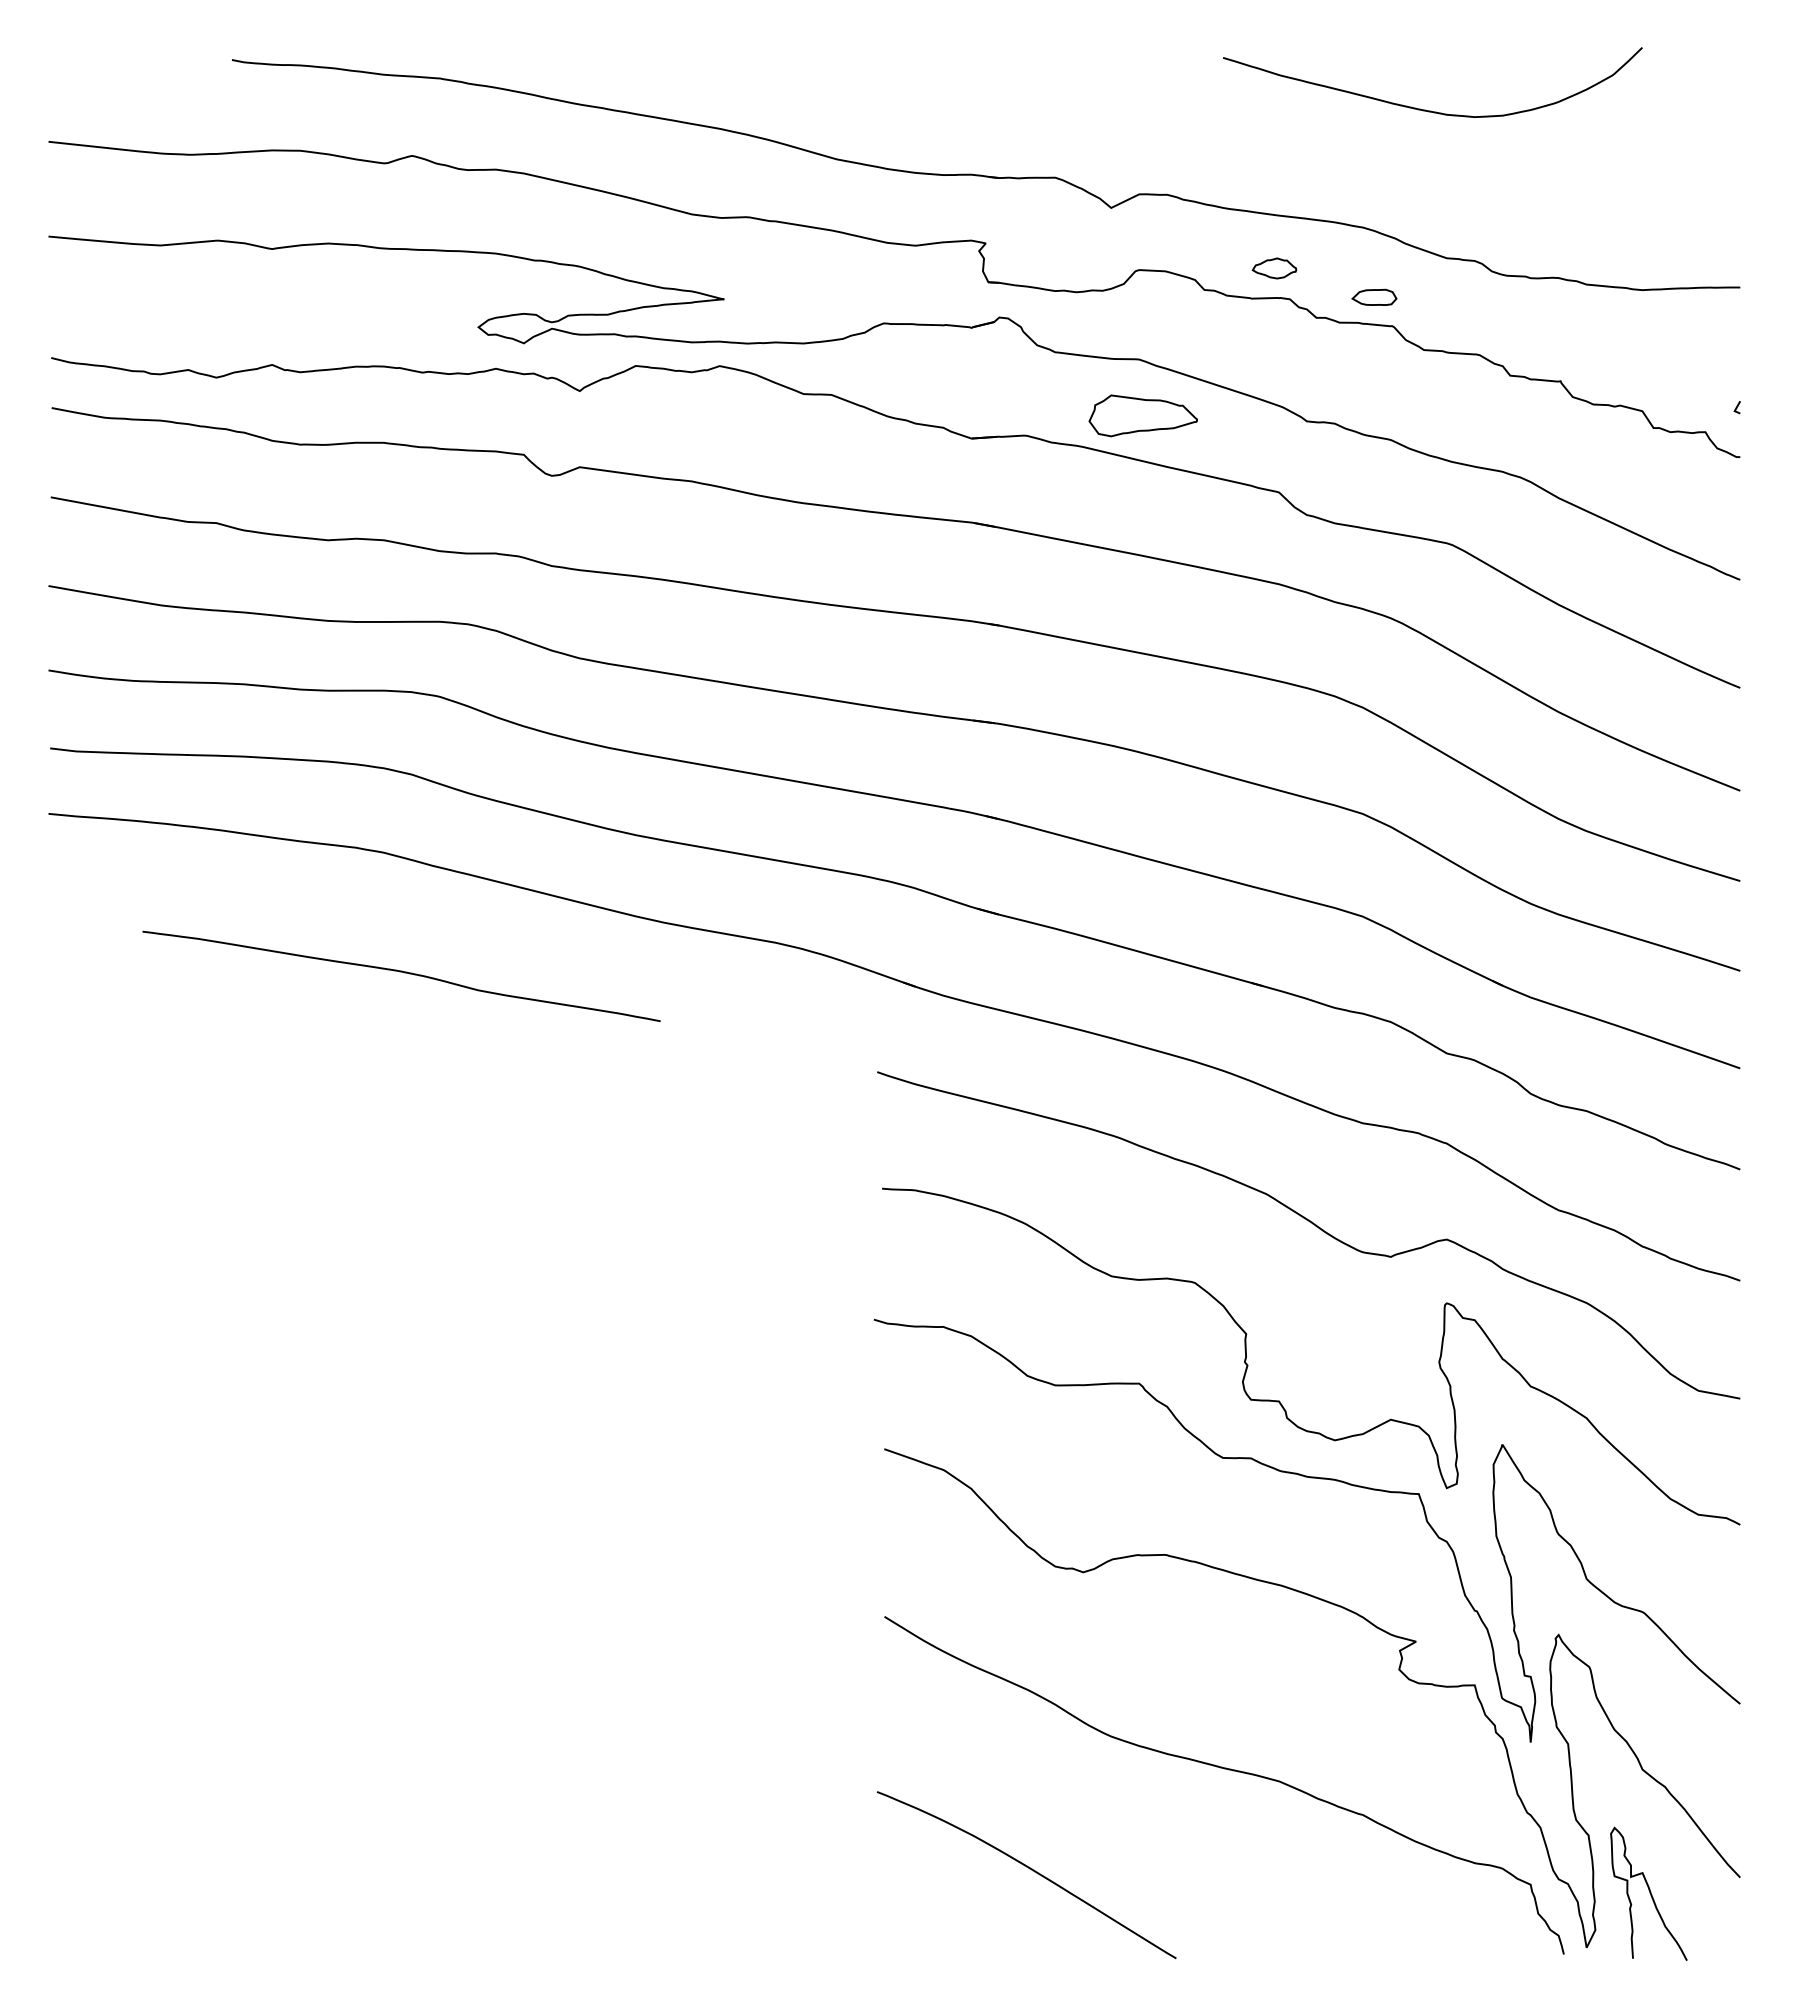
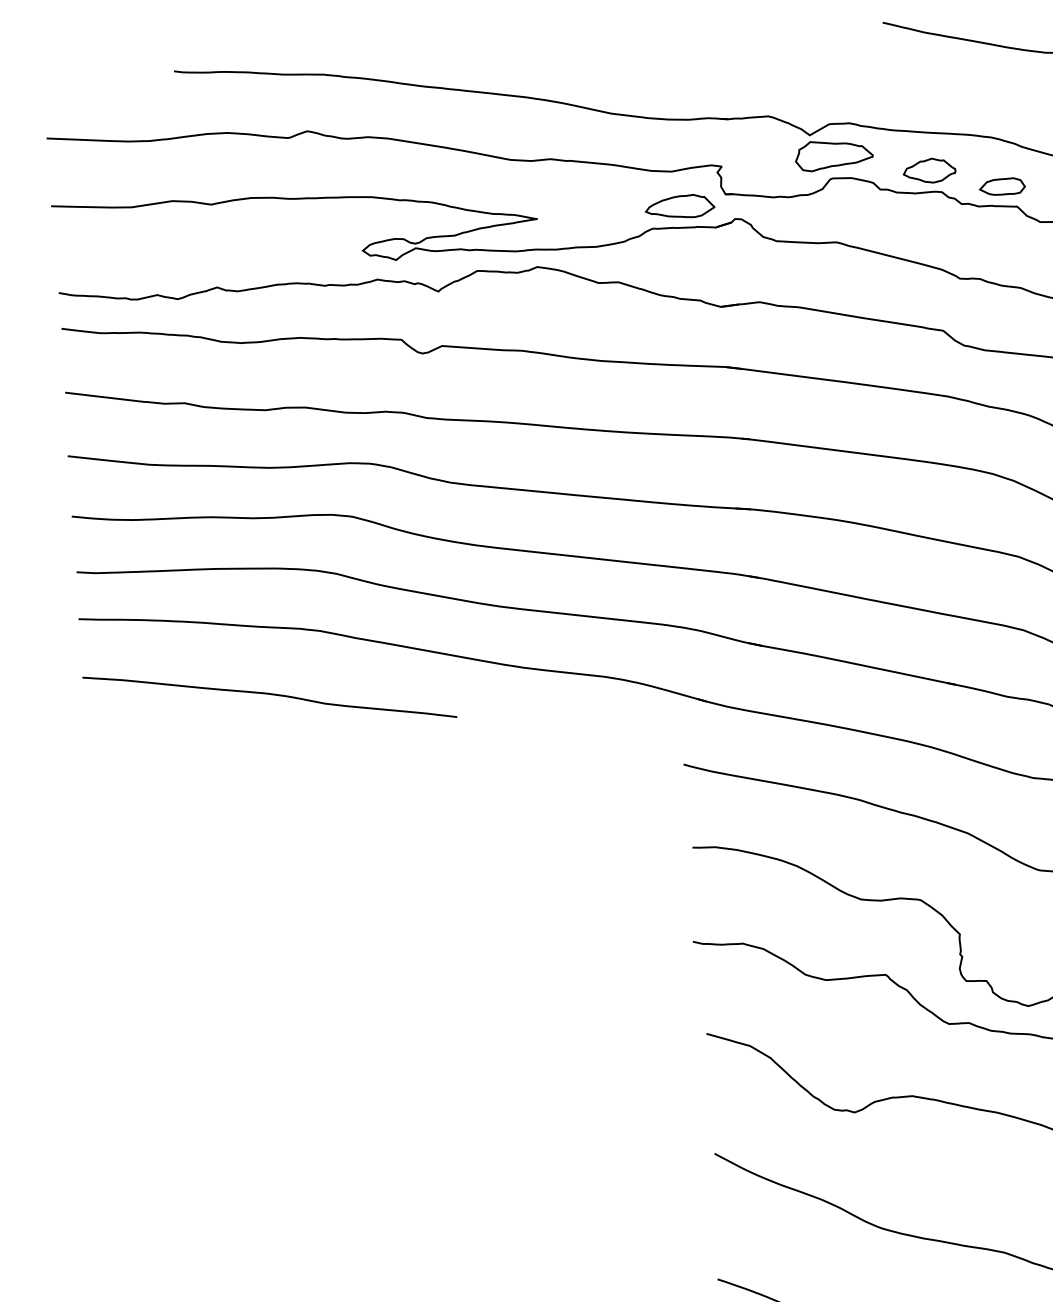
part: (1274, 268) -> (929, 170), size x1.67
part: (923, 295) -> (679, 206), added
part: (1374, 297) -> (1002, 186), size x1.43
part: (1142, 415) -> (833, 154), moved
curve: (401, 972) -> (269, 694), moved

